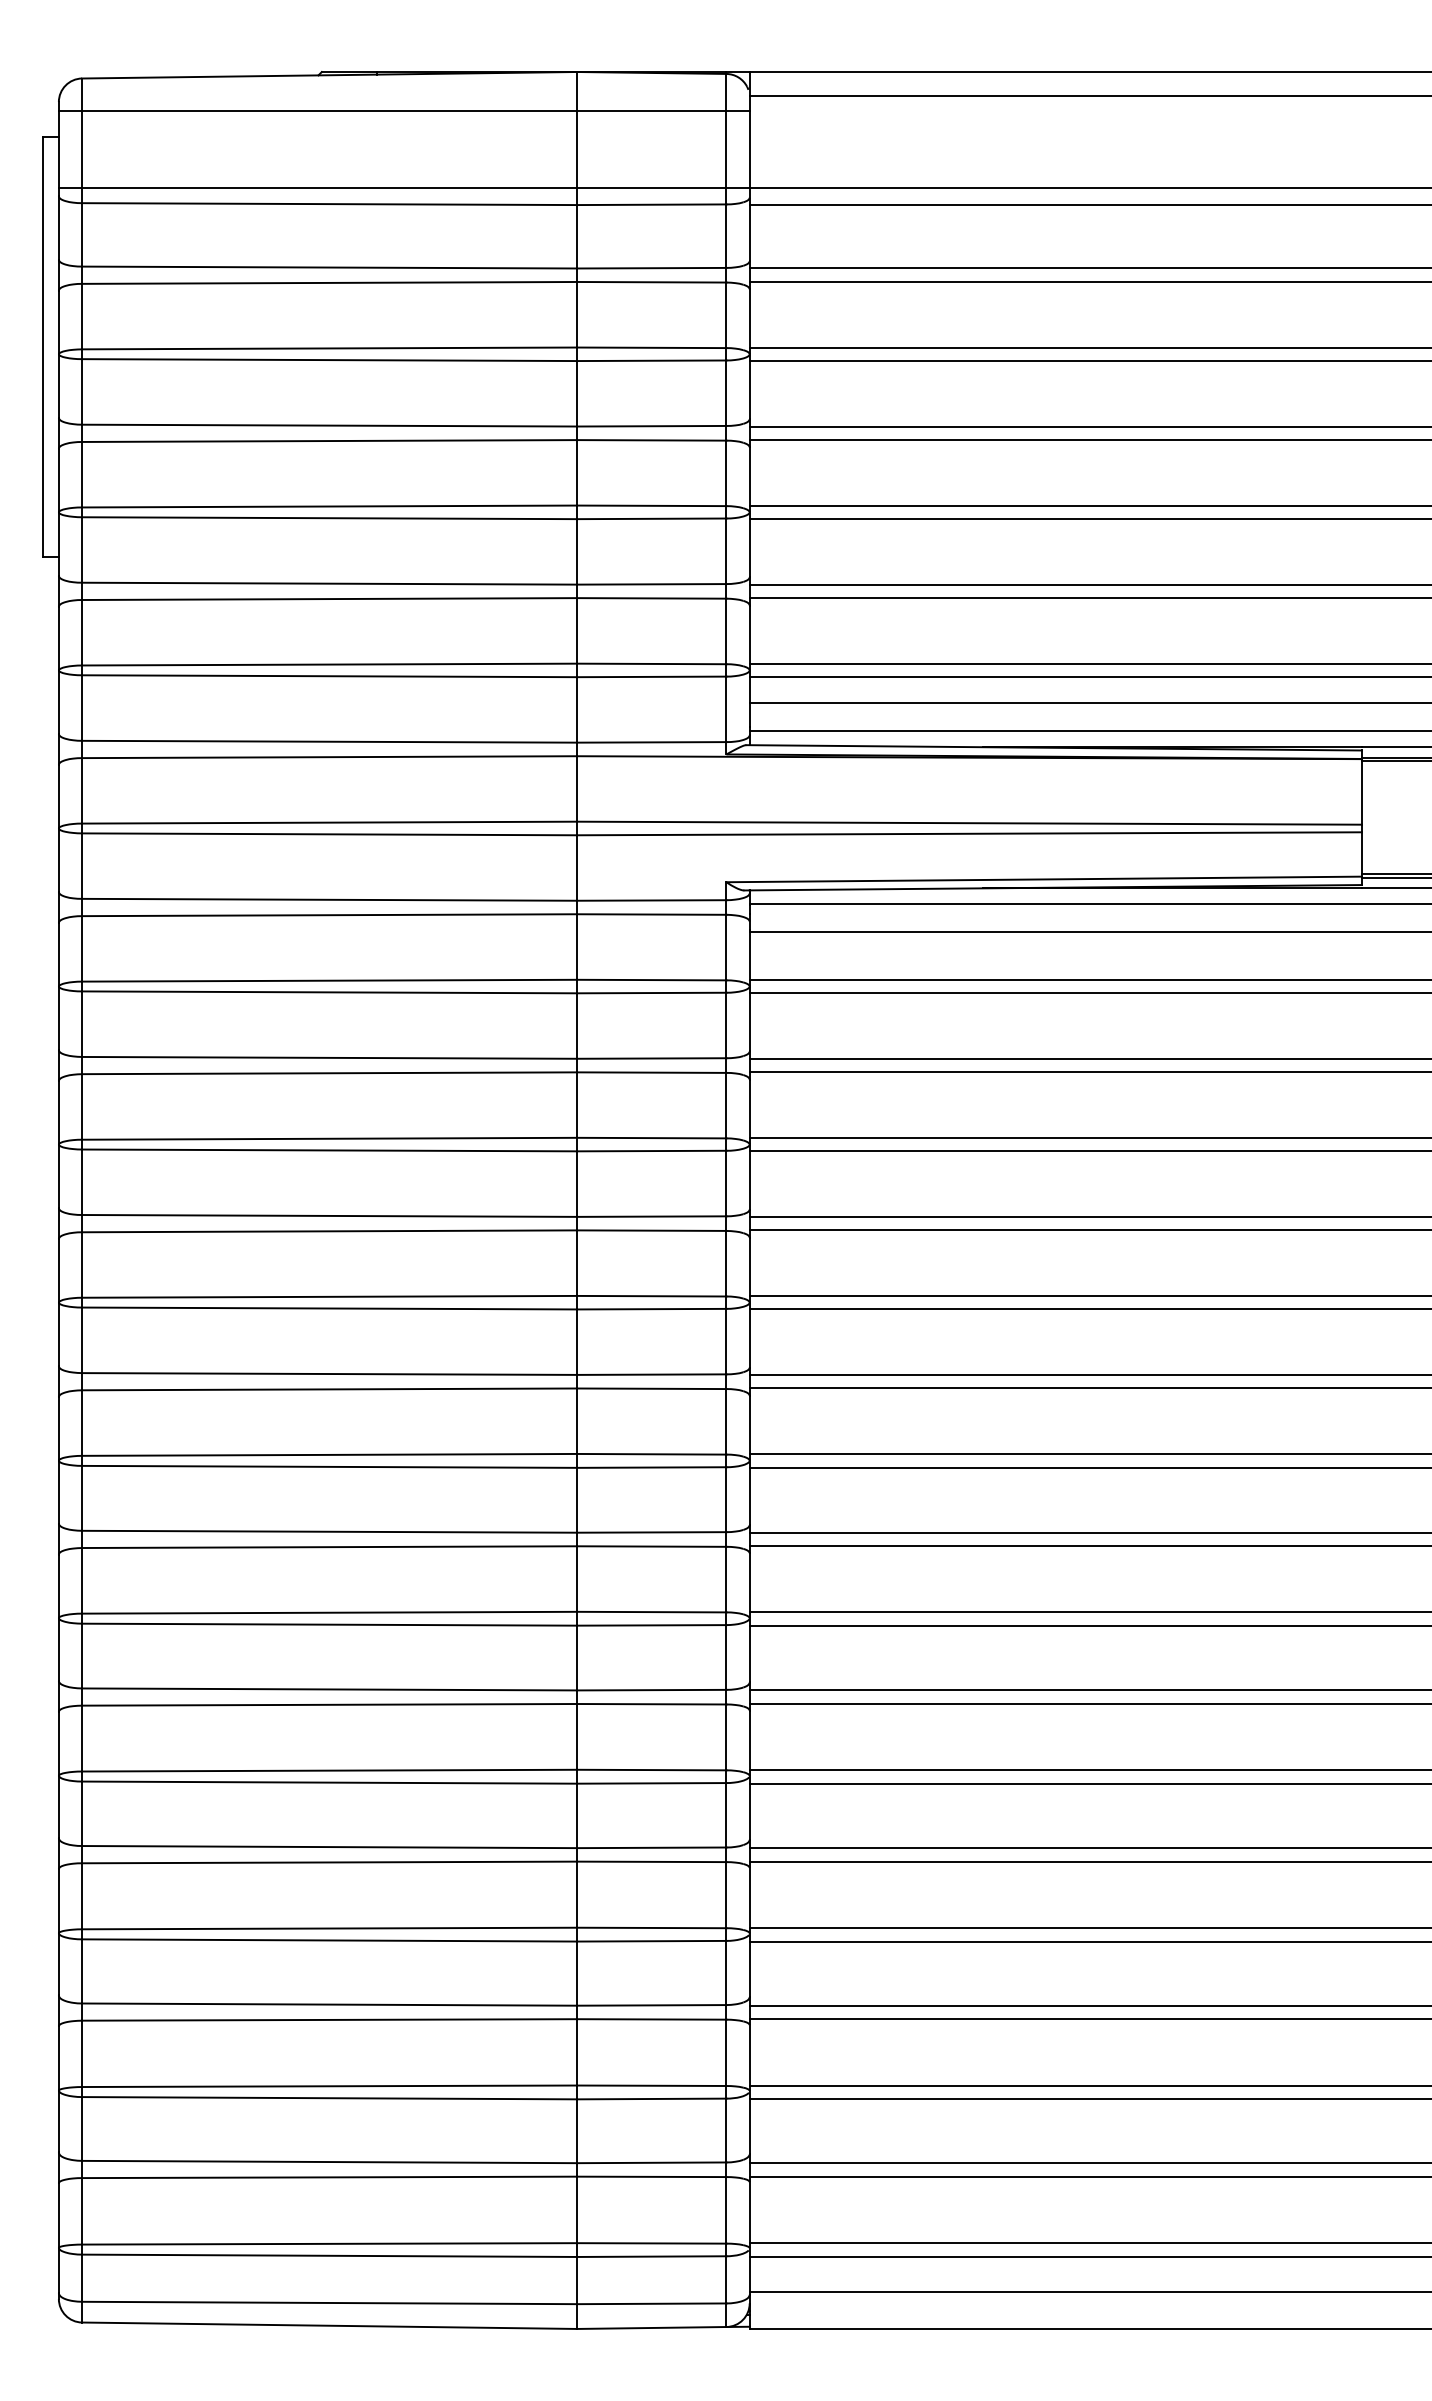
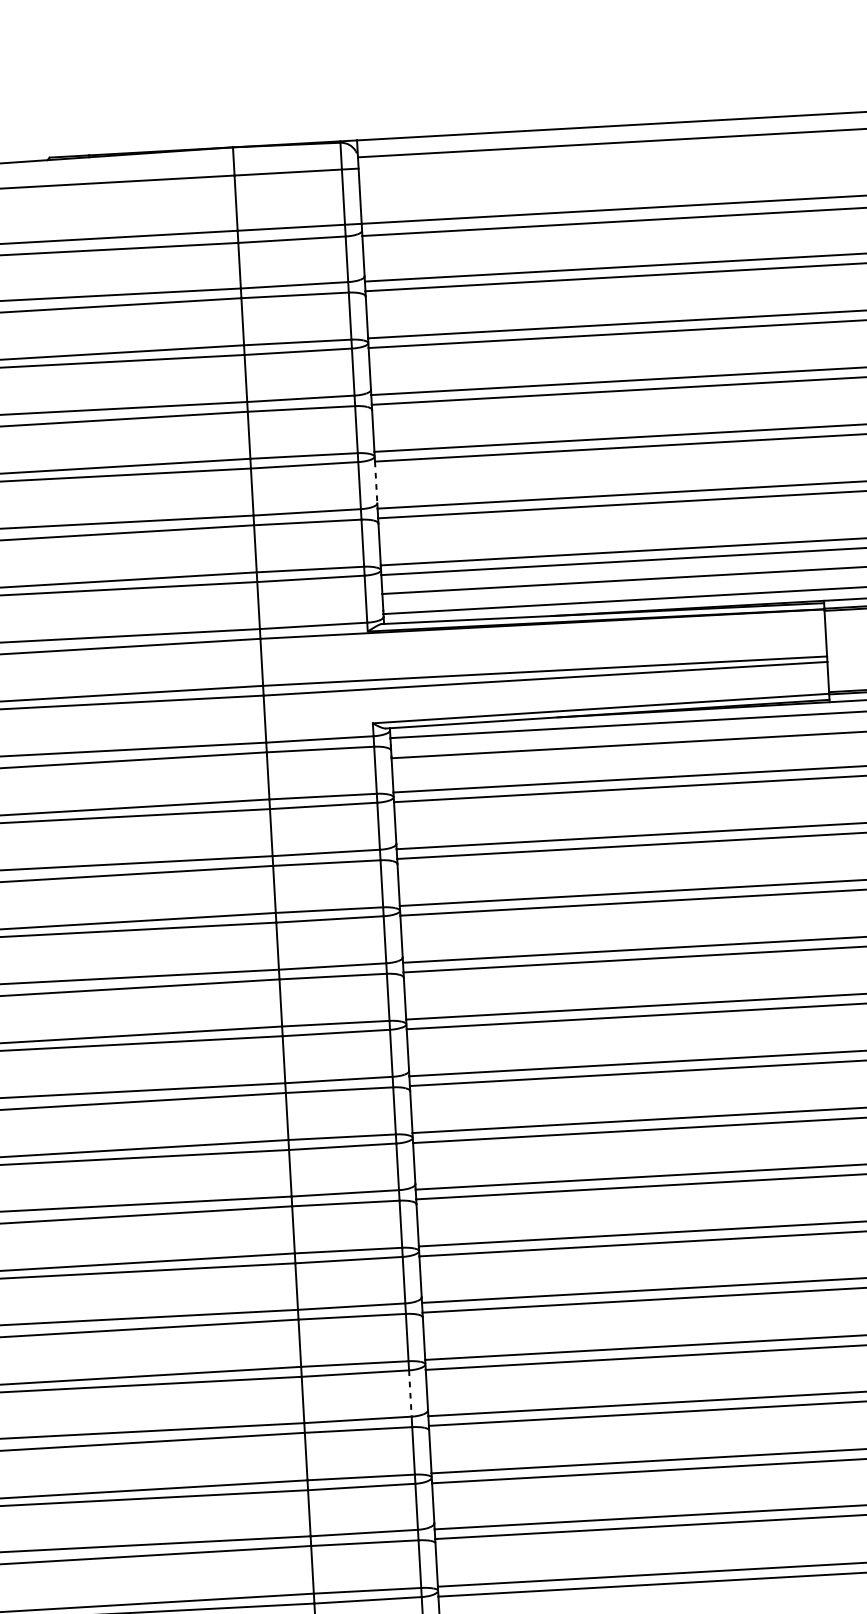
line: (749, 548) -> (376, 482), solid -> dashed
line: (726, 1815) -> (410, 1393), solid -> dashed

